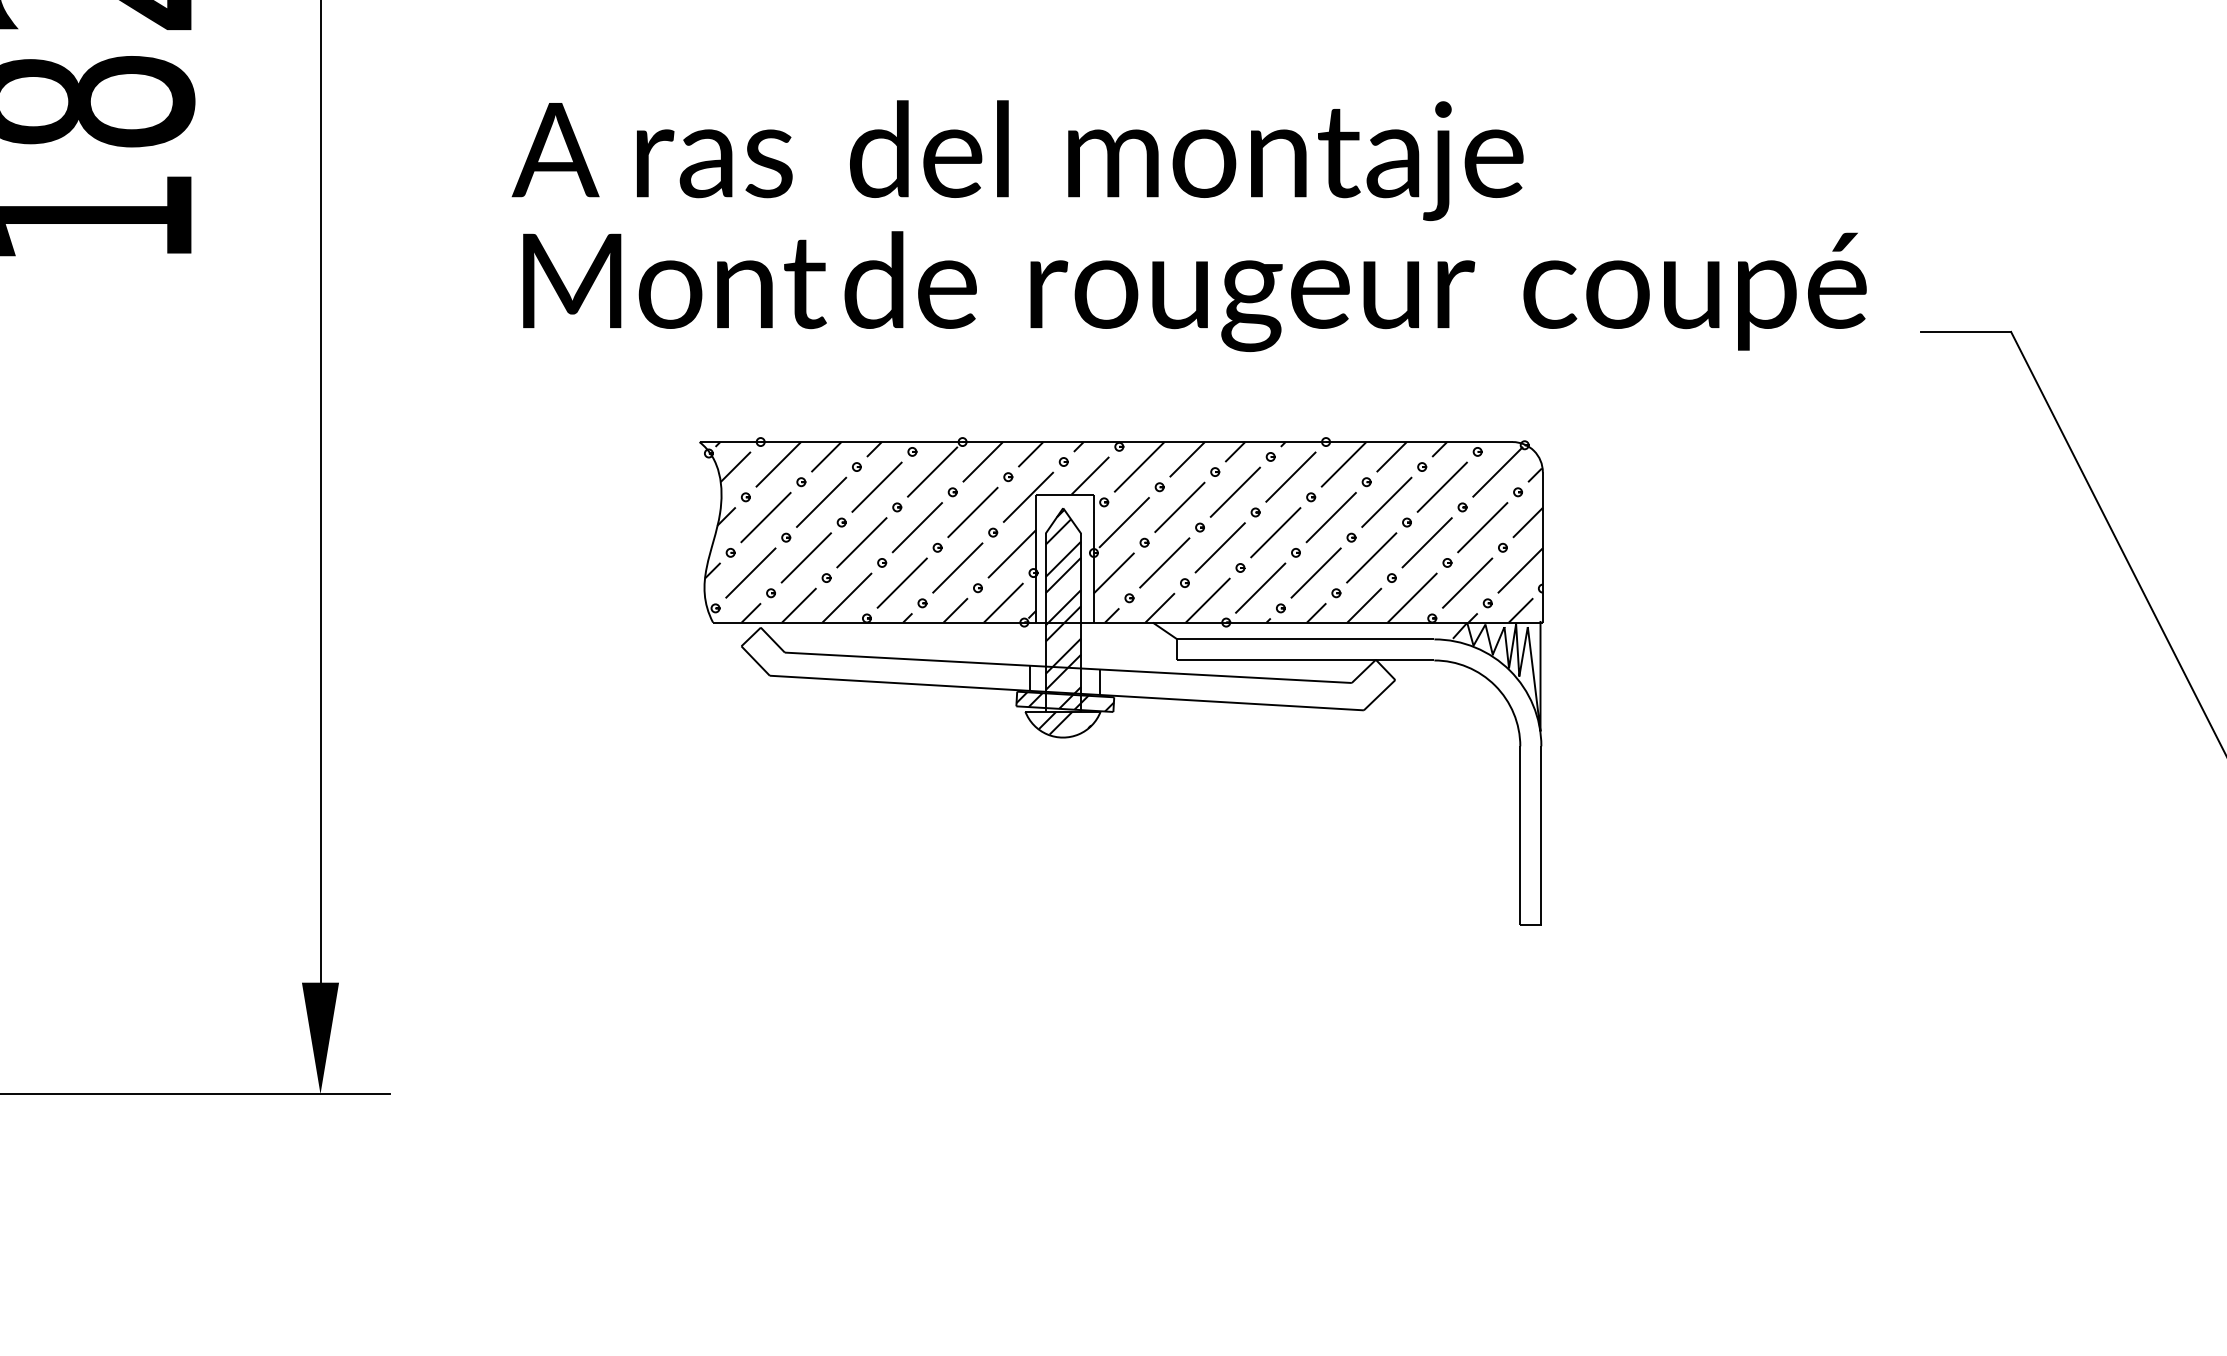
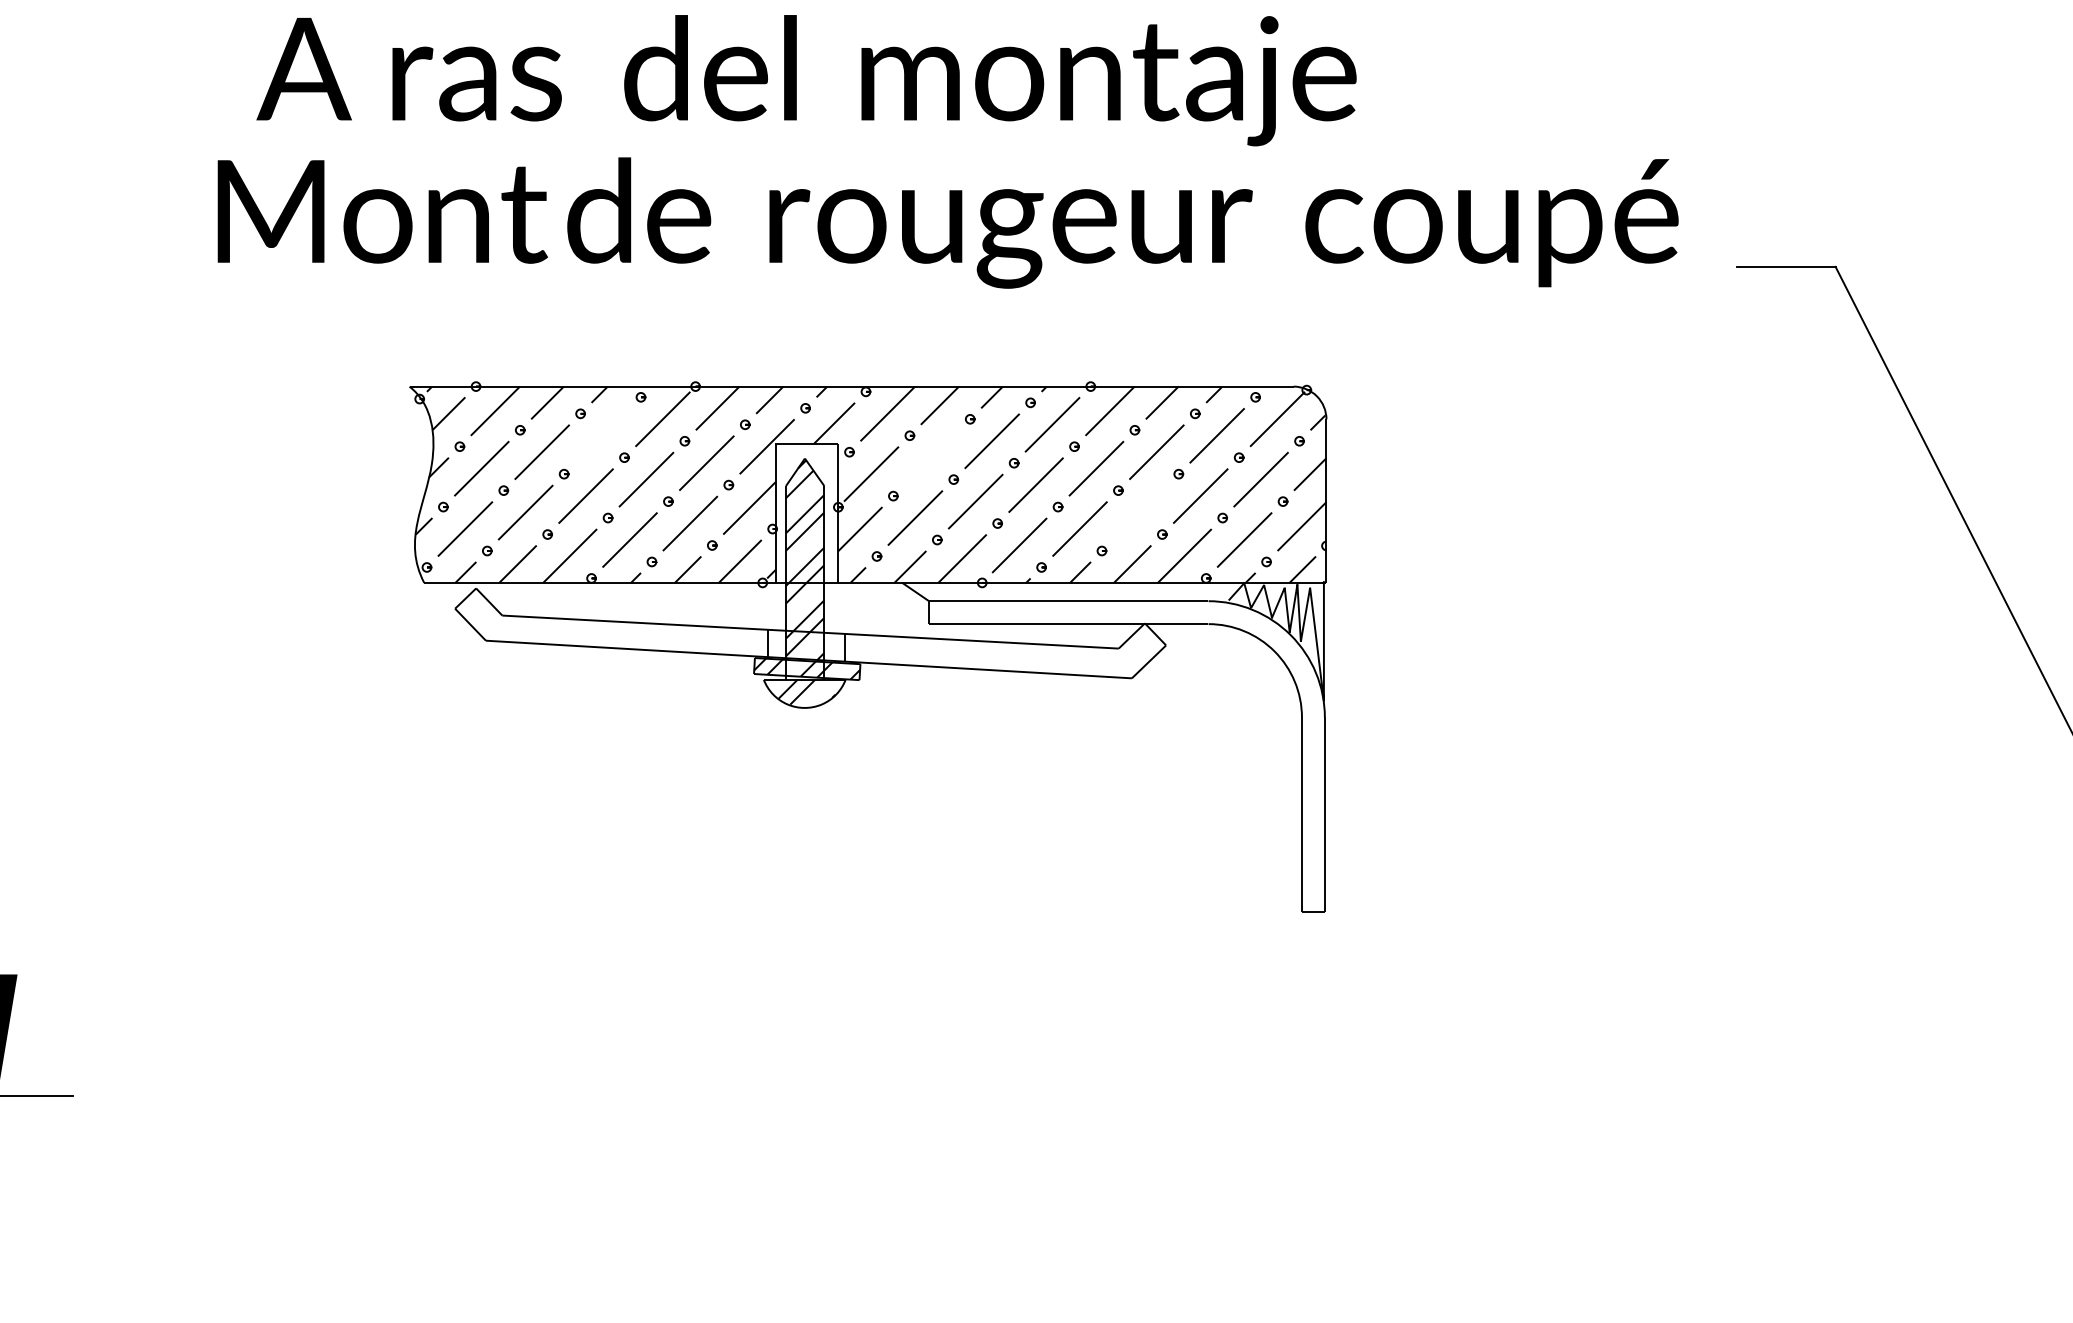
text: (1017, 160) -> (806, 80), moved
line: (876, 486) -> (601, 434), removed
line: (1179, 507) -> (931, 457), removed
line: (1371, 557) -> (1140, 512), removed

